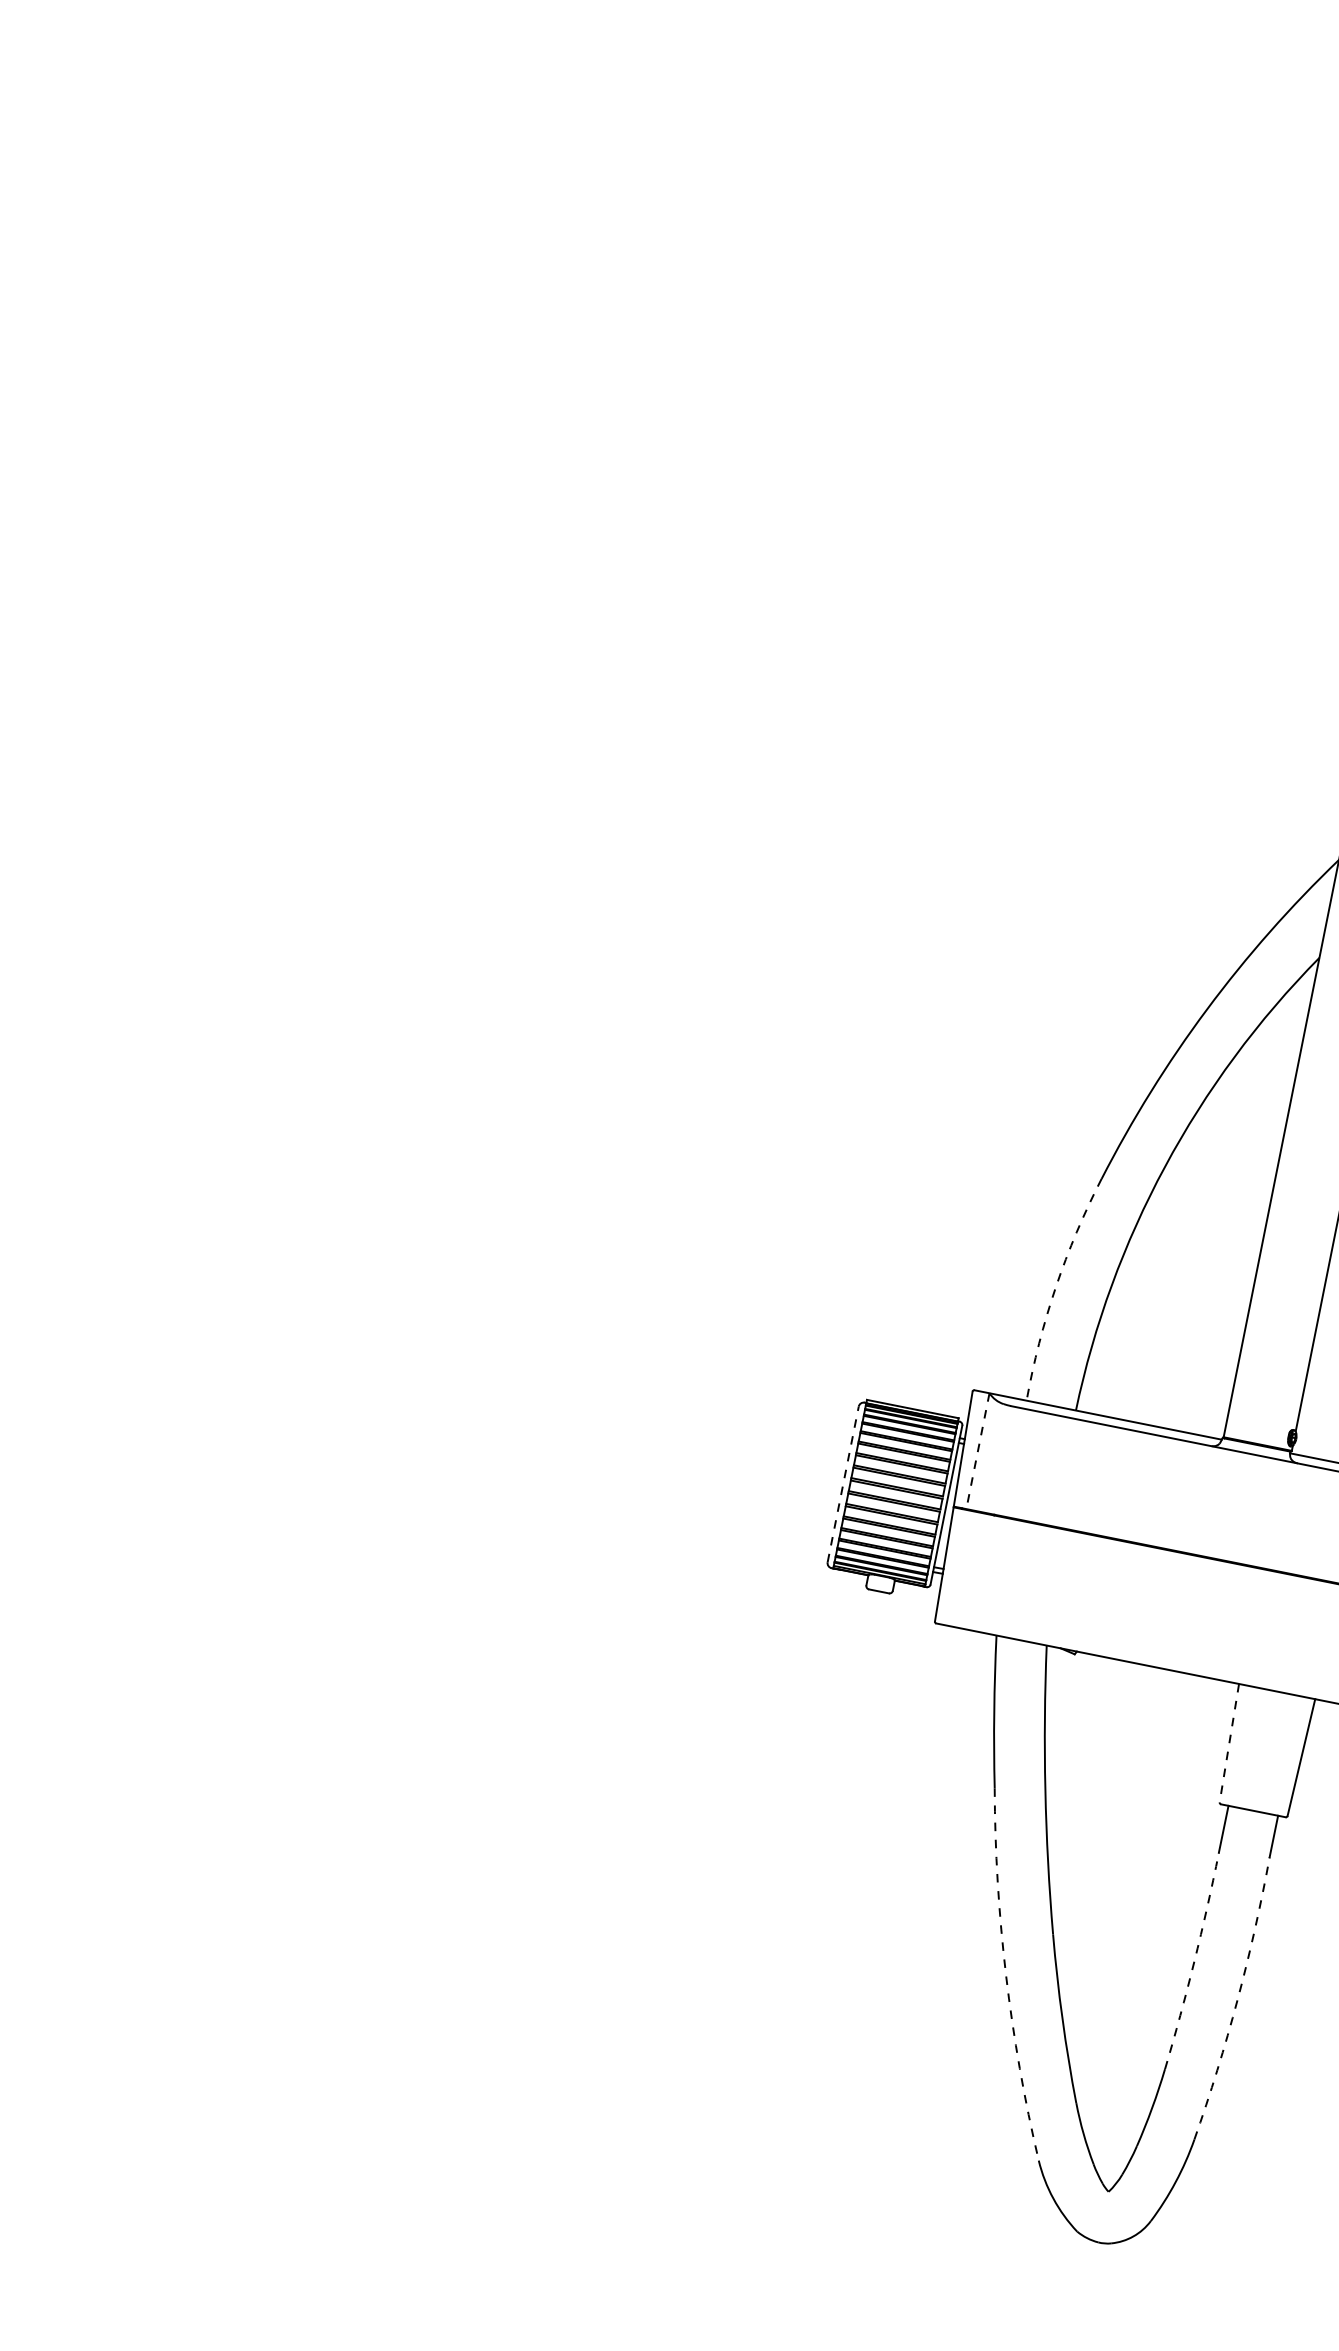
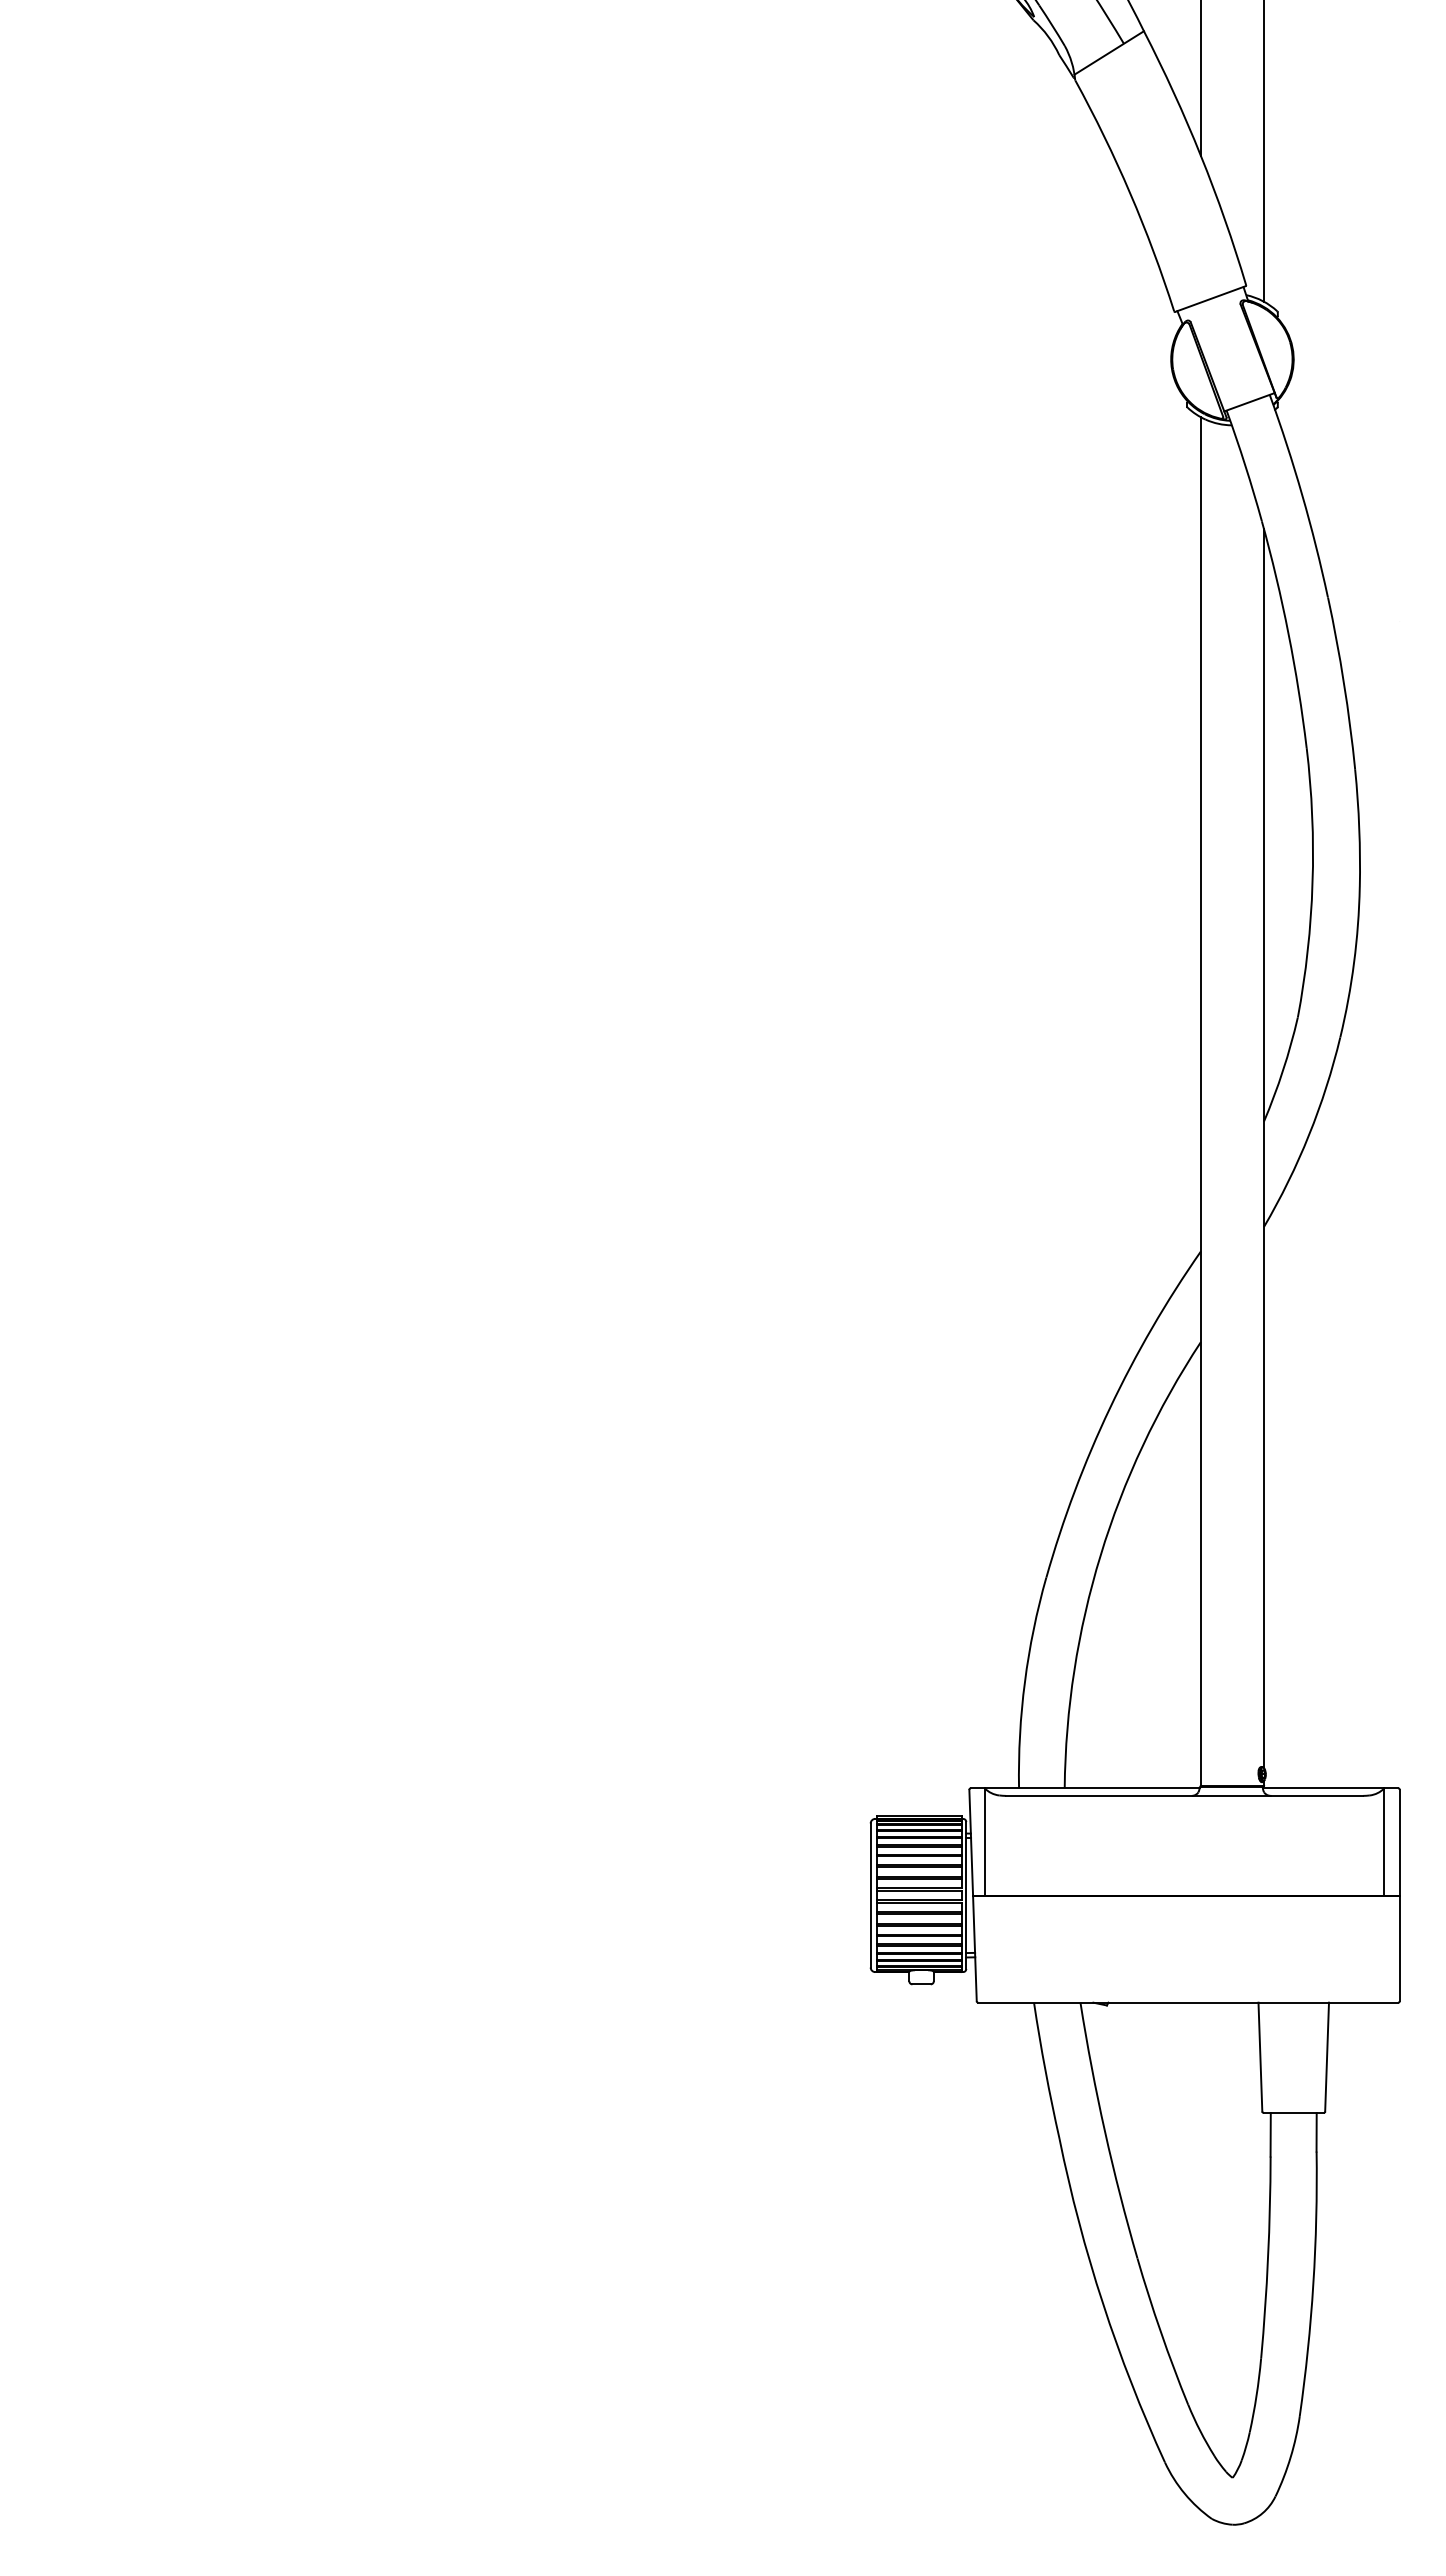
arc: (1055, 1286) -> (1024, 1681), dashed -> solid
line: (977, 1450) -> (984, 1841), dashed -> solid
line: (842, 1484) -> (870, 1895), dashed -> solid
line: (1229, 1743) -> (1260, 2057), dashed -> solid
arc: (1194, 1961) -> (1268, 2257), dashed -> solid
arc: (1006, 1975) -> (1103, 2303), dashed -> solid
arc: (1237, 2000) -> (1313, 2284), dashed -> solid

